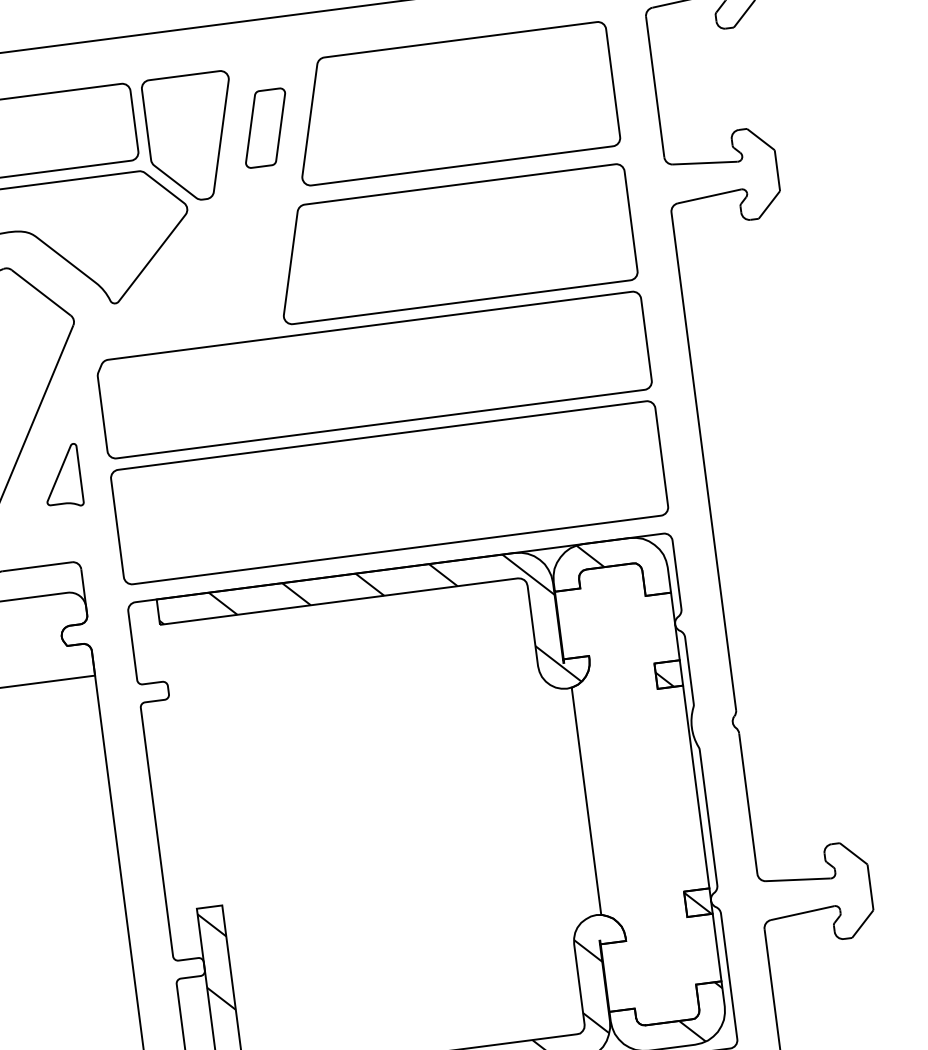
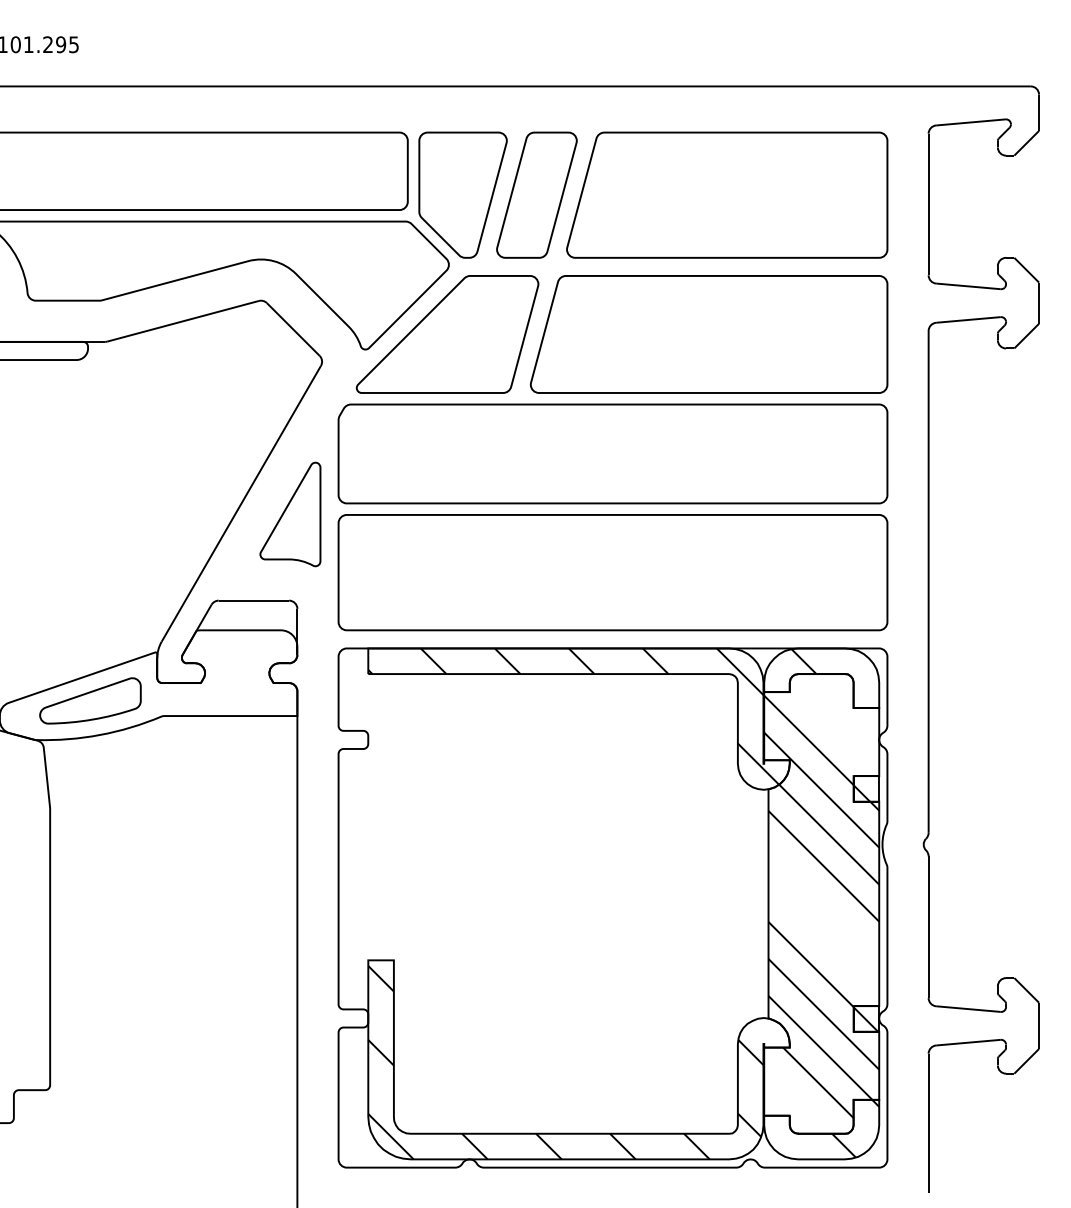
part: (265, 127) -> (536, 194), size x1.67
part: (194, 277) -> (447, 334), added
part: (62, 476) -> (290, 514), size x1.67
hatch: (639, 796) -> (821, 906), added

